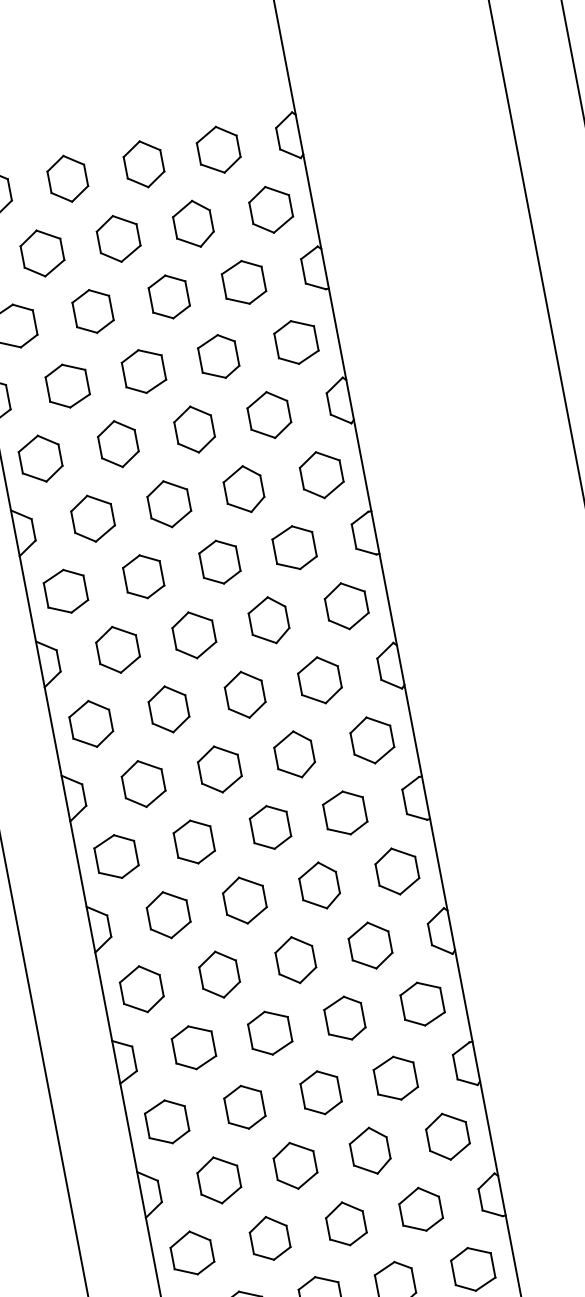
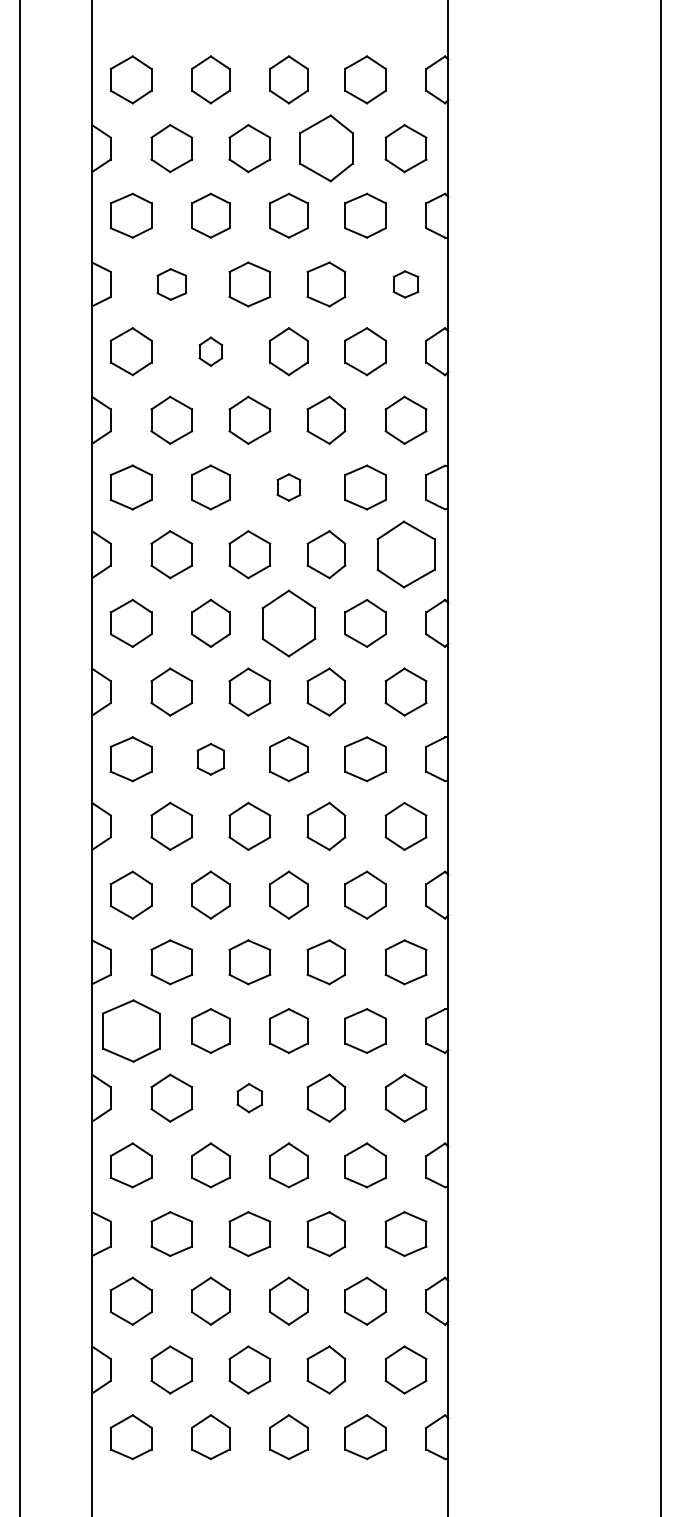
part: (193, 224) -> (326, 148), size x1.4
part: (295, 342) -> (405, 284), size x0.6
part: (67, 385) -> (171, 284), size x0.7
part: (118, 444) -> (210, 351), size x0.6
part: (219, 562) -> (288, 487), size x0.6
part: (346, 605) -> (405, 554), size x1.4
part: (244, 694) -> (288, 622), size x1.4
part: (194, 842) -> (210, 759), size x0.7
part: (166, 1121) -> (130, 1030), size x1.4
part: (295, 1164) -> (249, 1097), size x0.6

